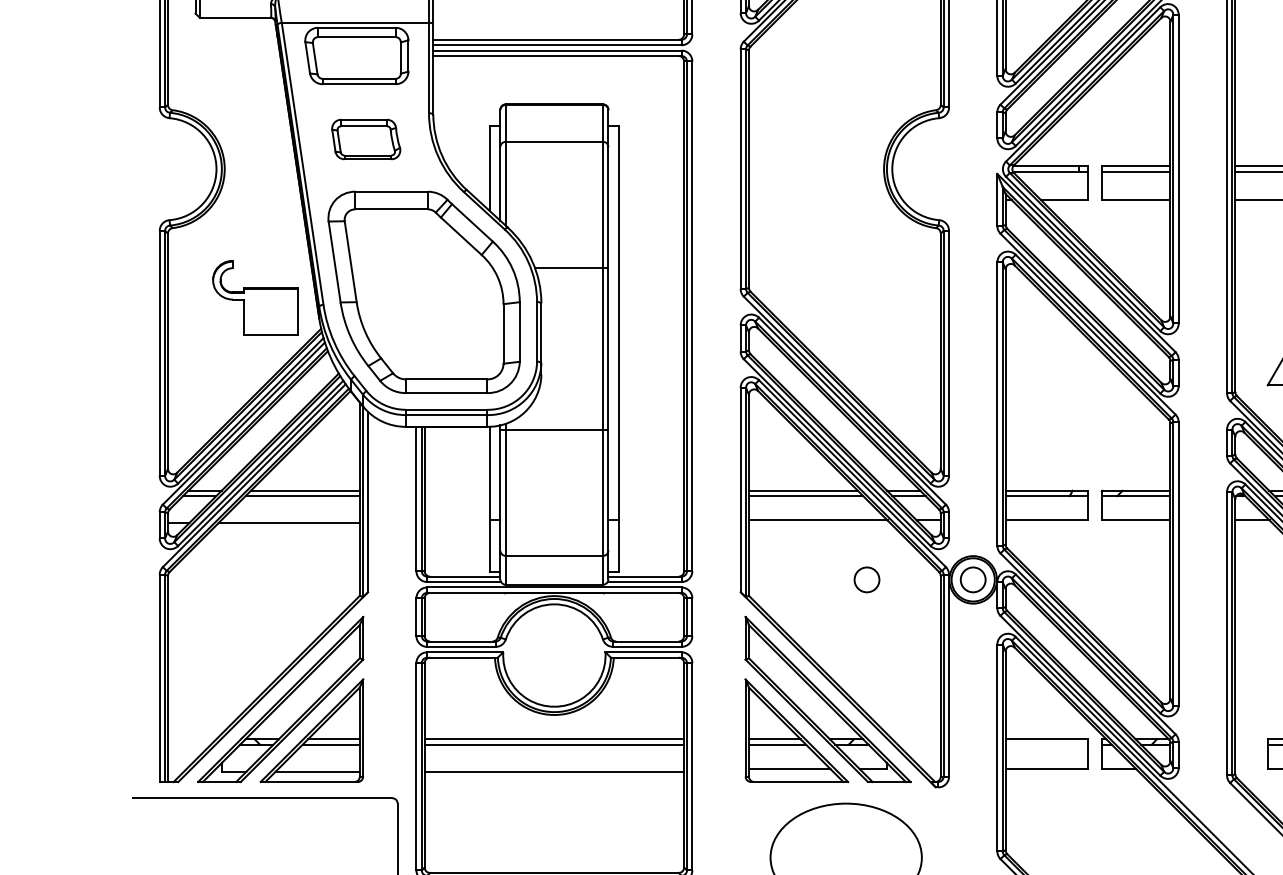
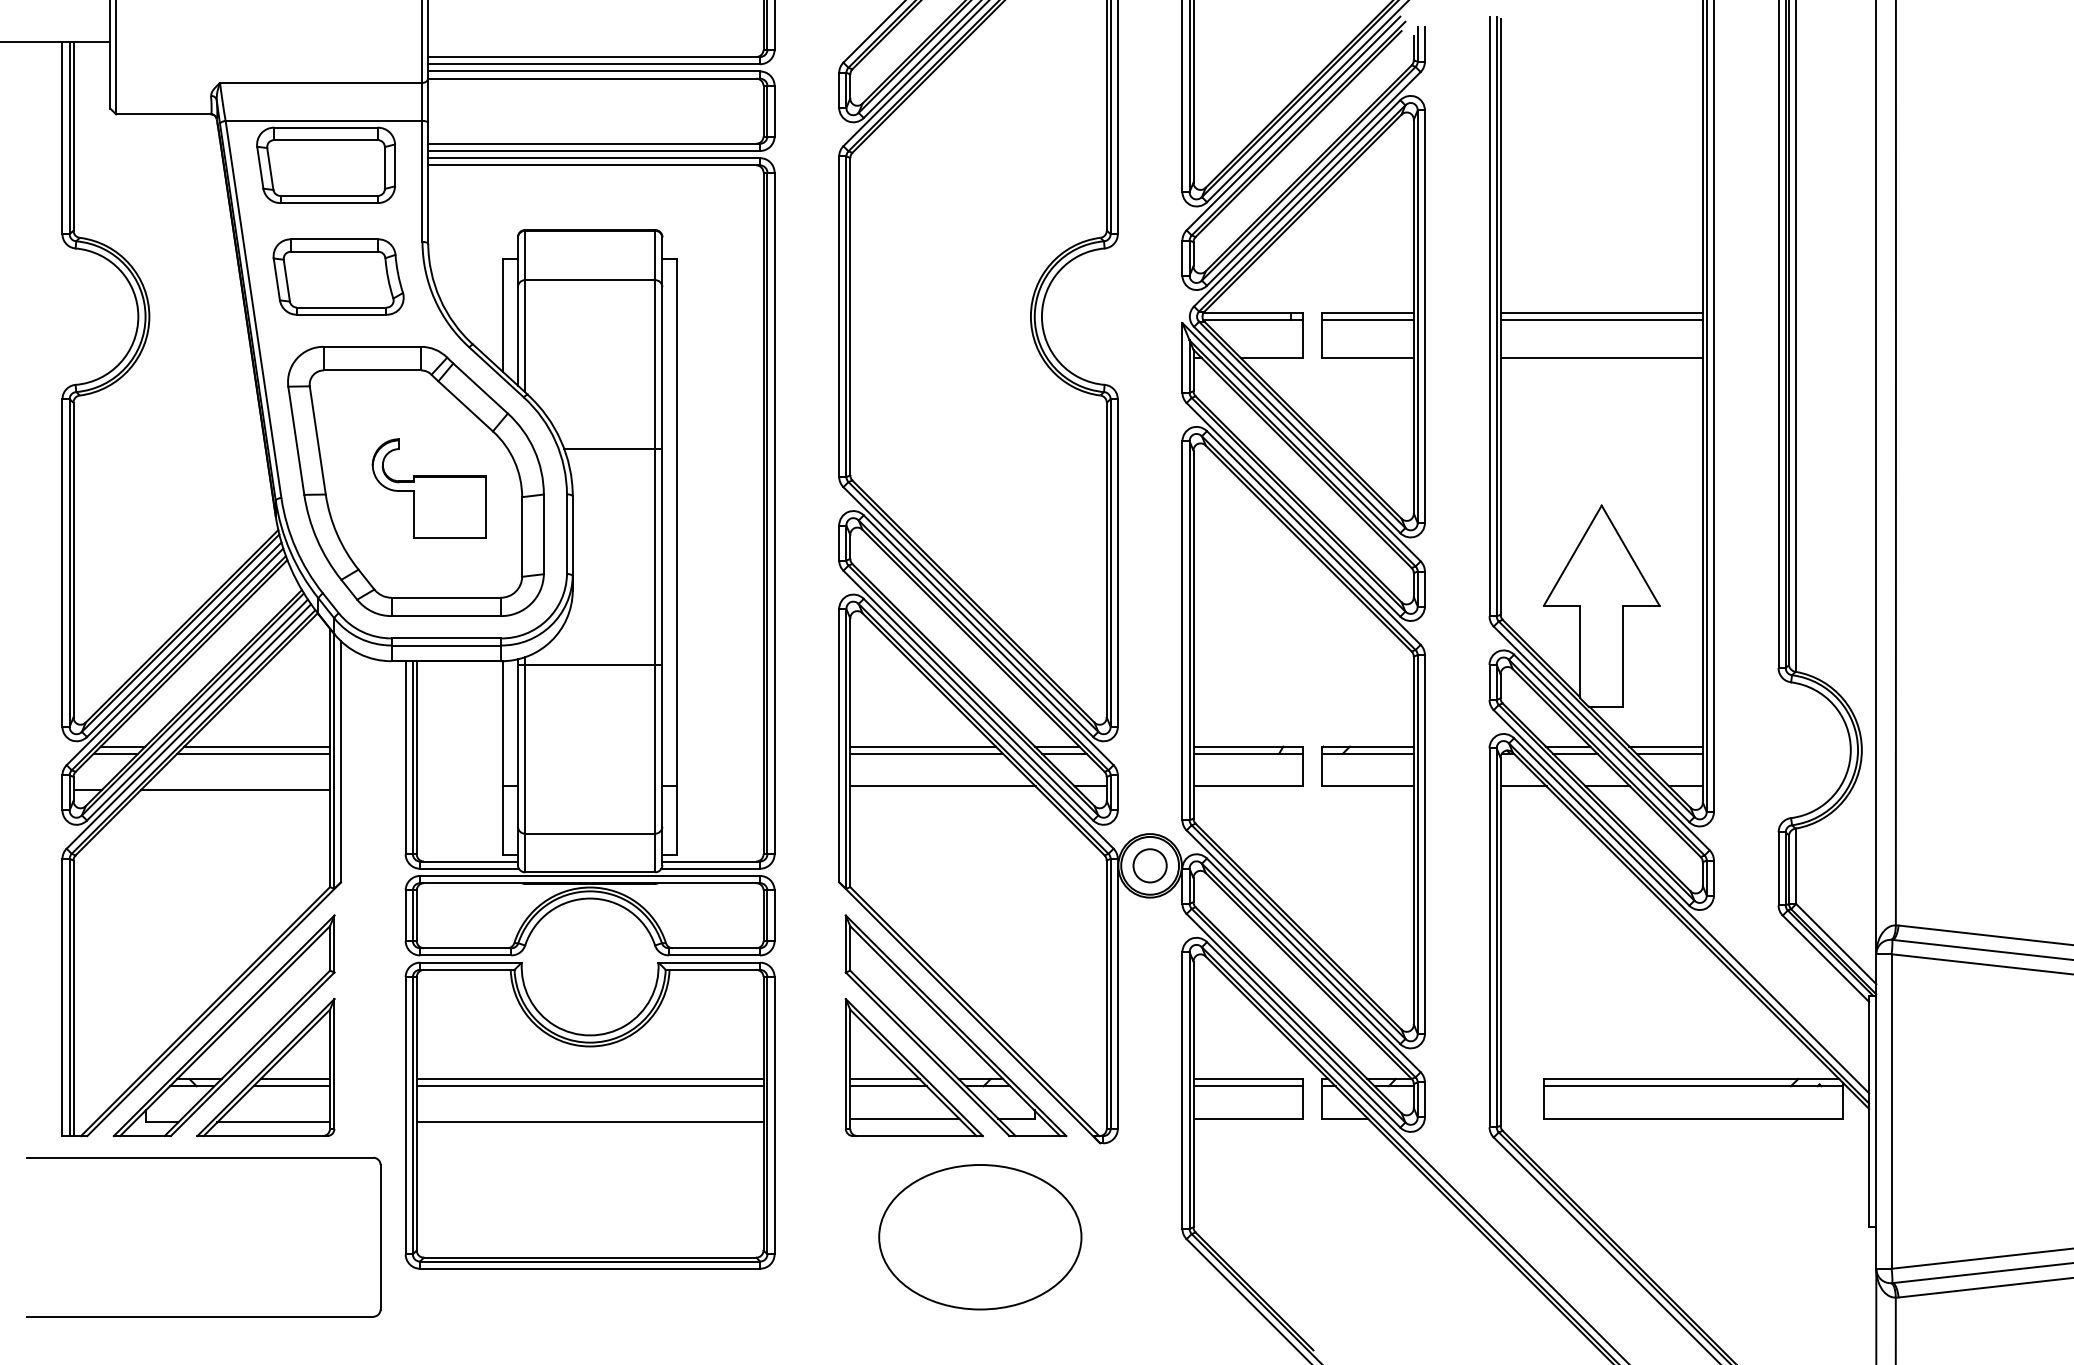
part: (366, 139) -> (338, 276), size x1.43
part: (254, 297) -> (428, 488), moved
circle: (866, 579) -> (1007, 865), removed
line: (1046, 744) -> (1248, 1086), added

